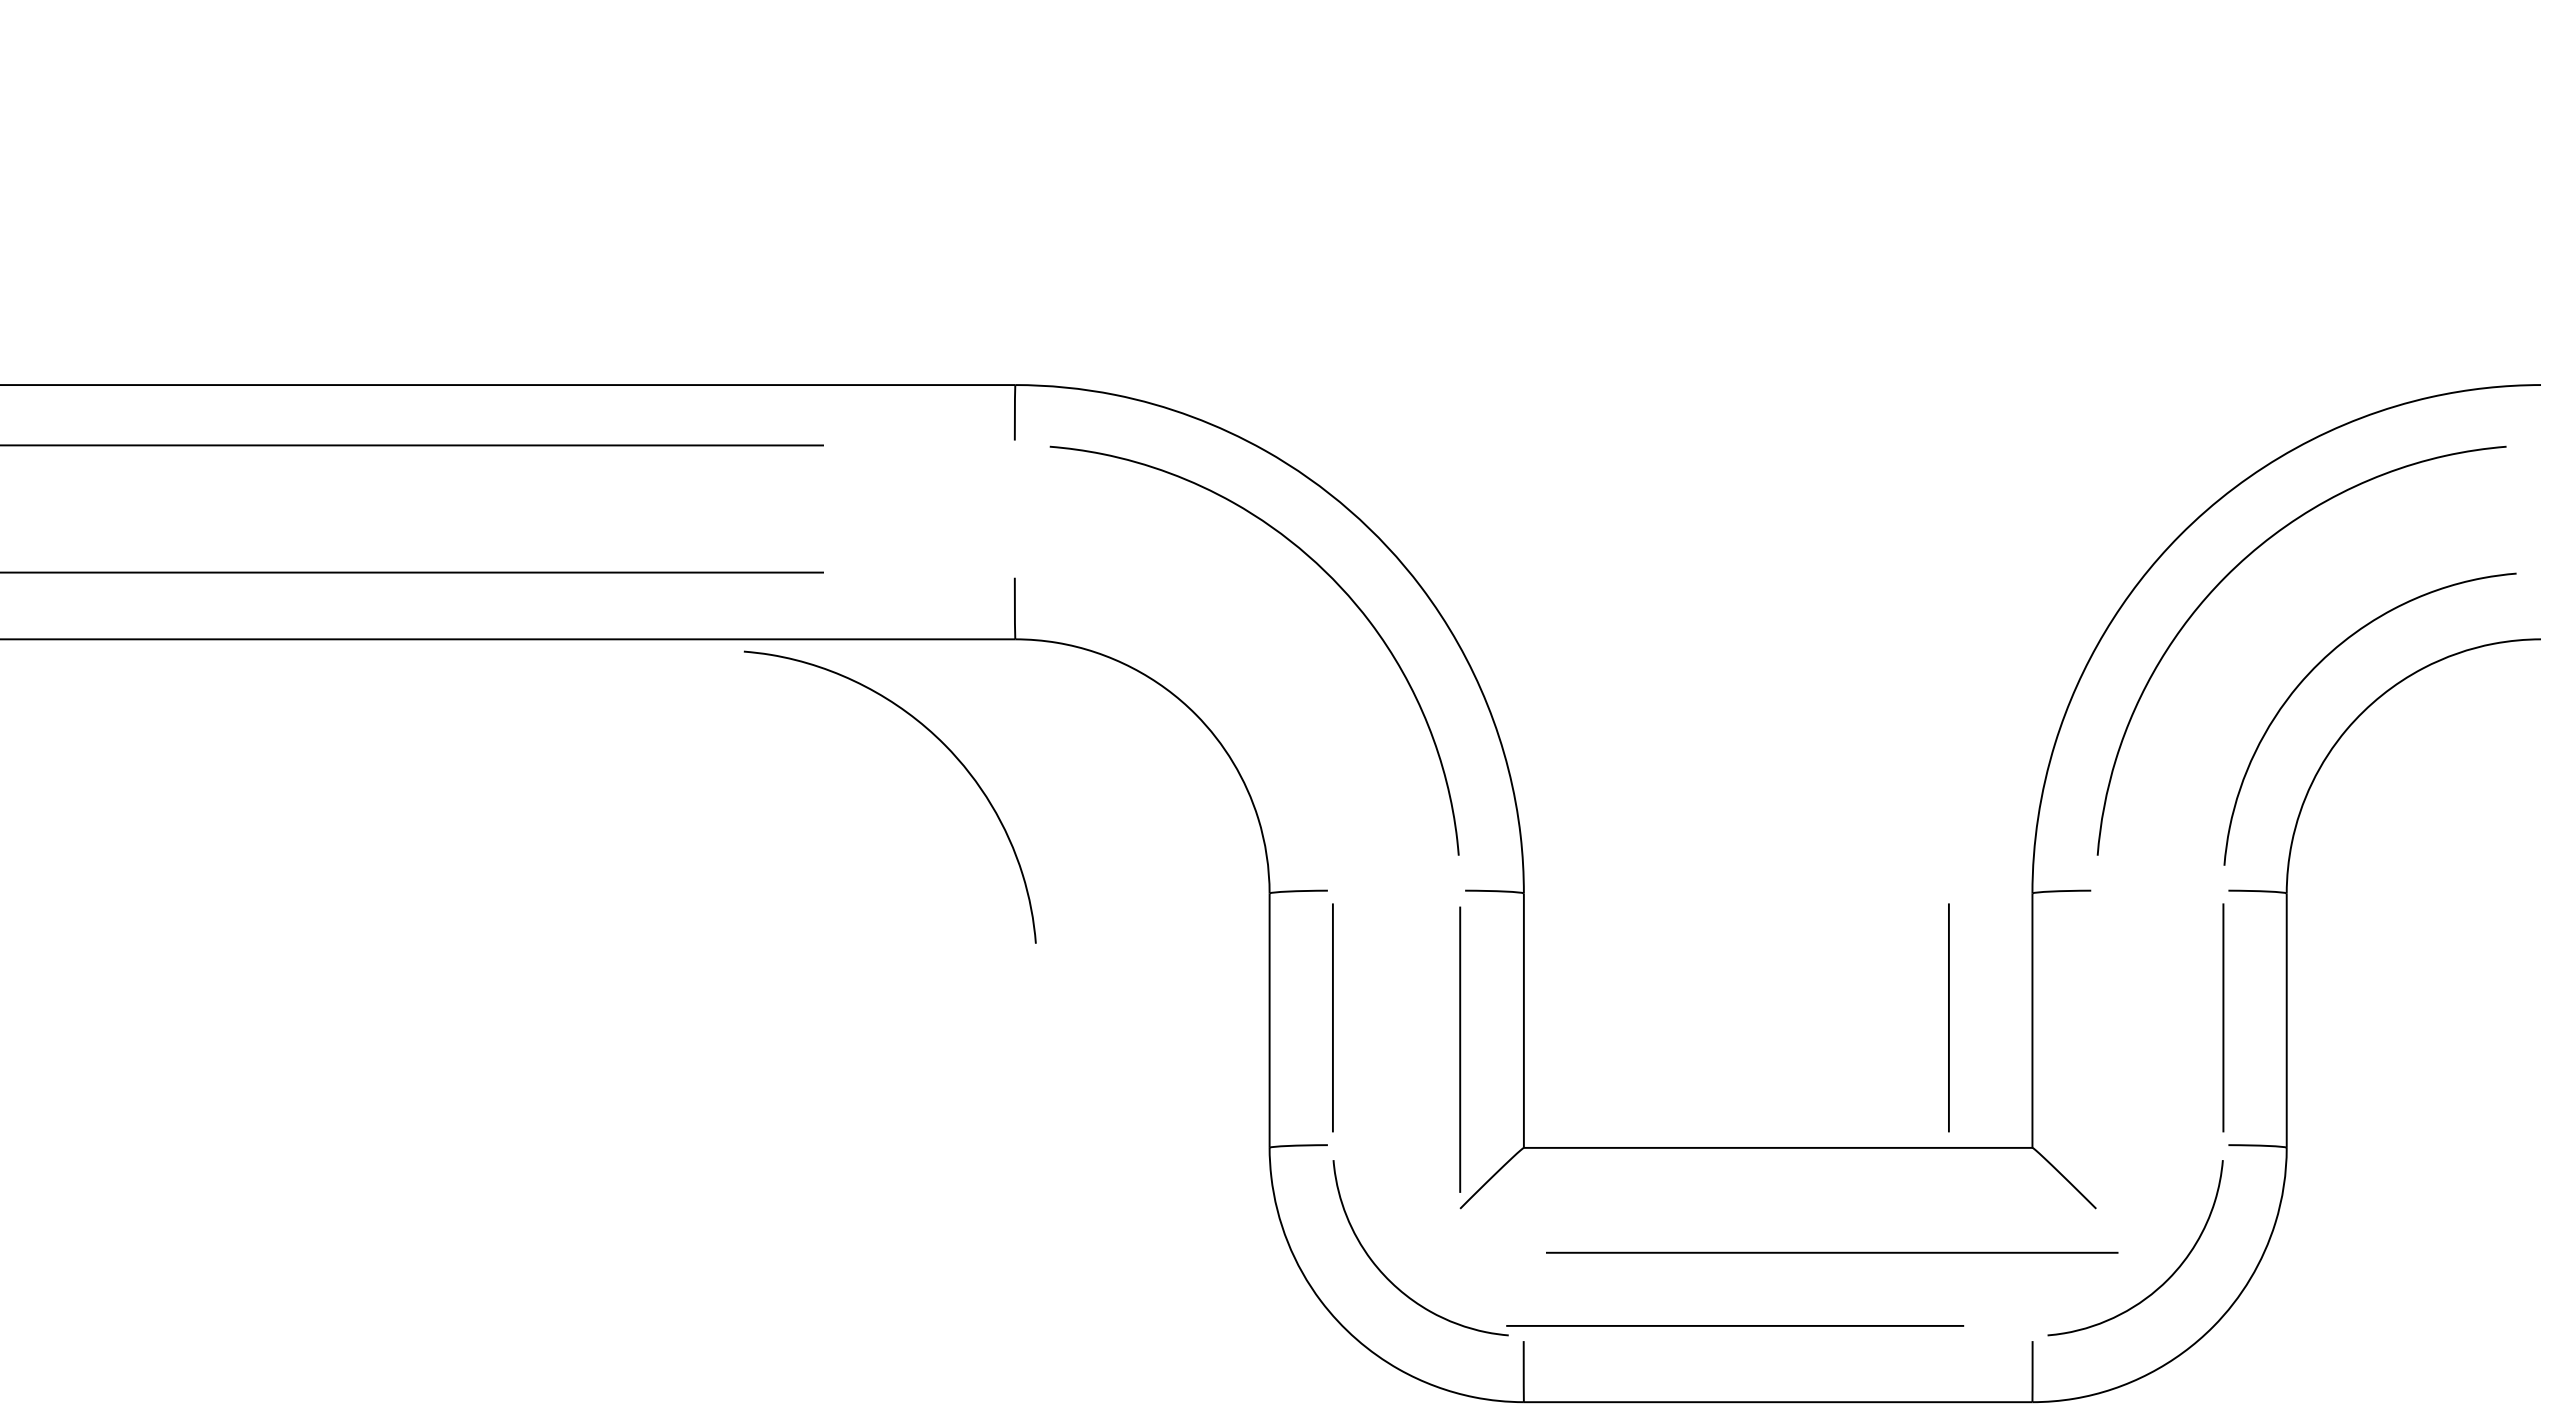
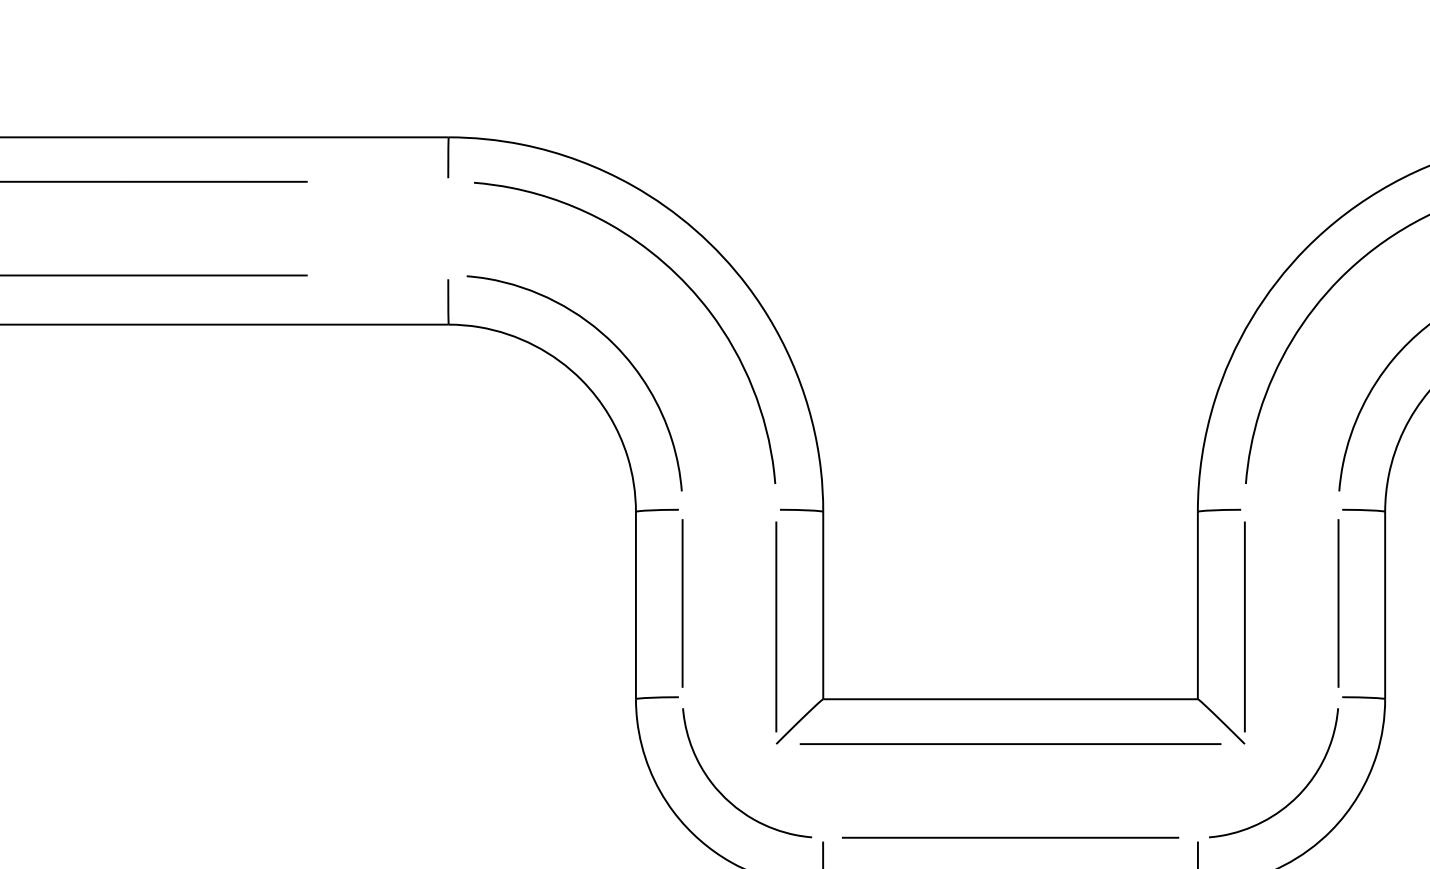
curve: (945, 747) -> (615, 346), moved
line: (1948, 1017) -> (1136, 603), removed
line: (2096, 1049) -> (1245, 626), added
line: (1832, 1252) -> (1010, 743), moved
line: (1735, 1325) -> (1010, 837), moved

